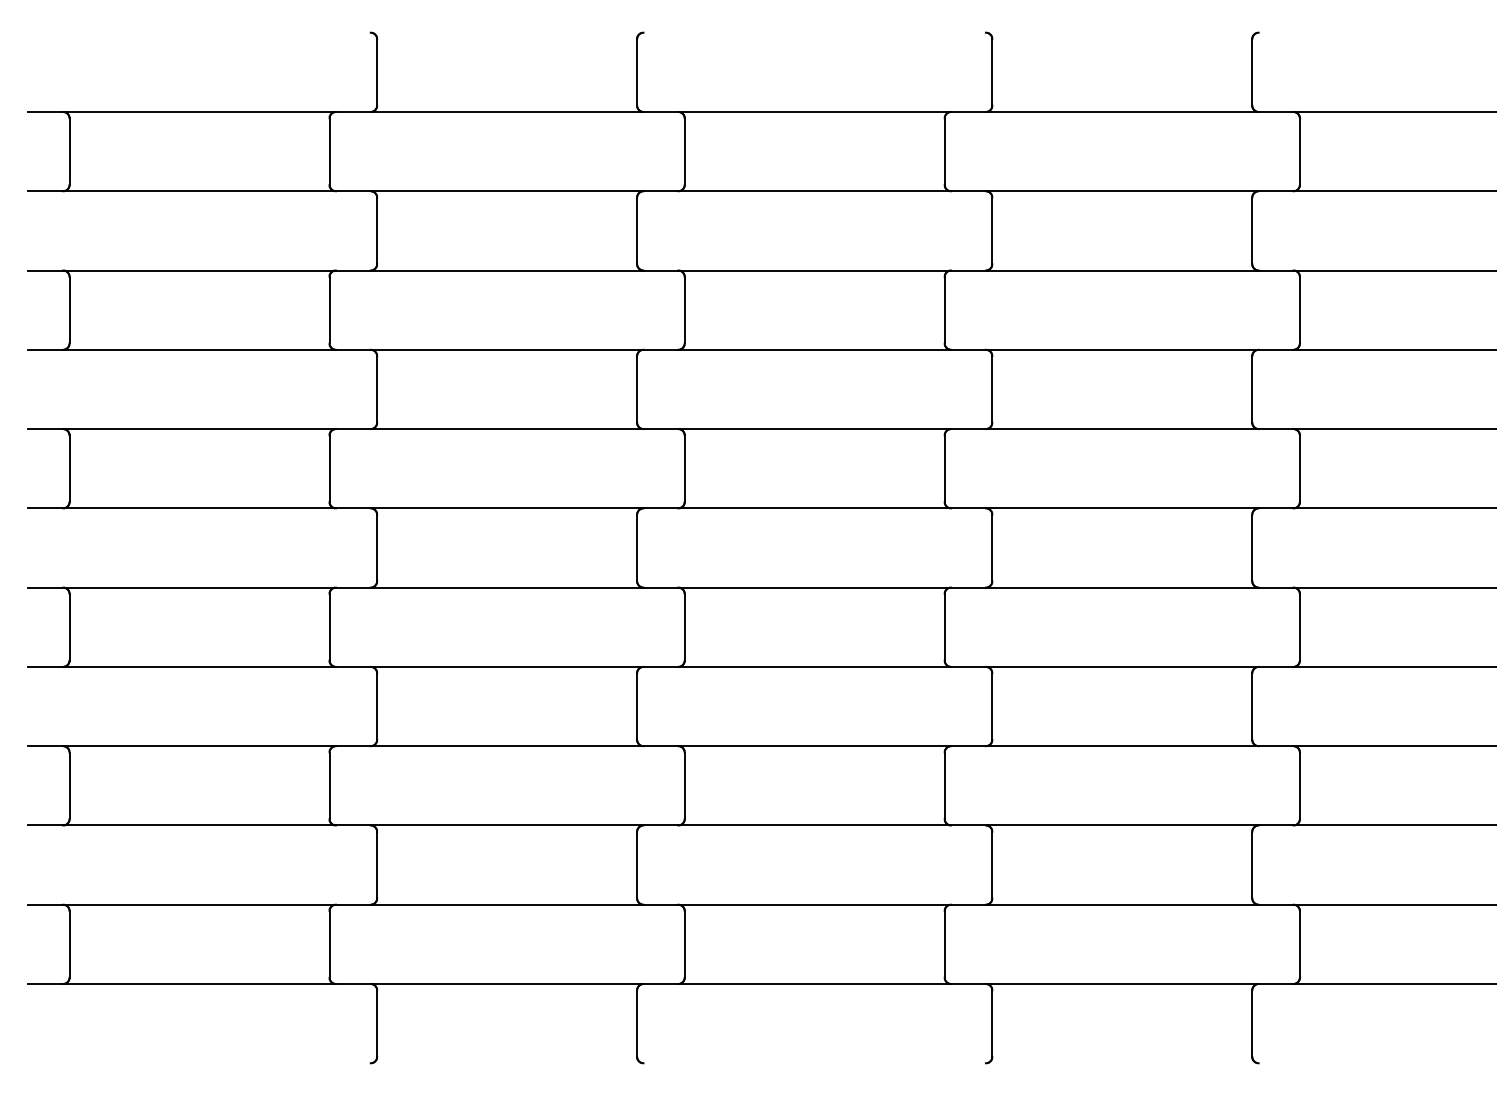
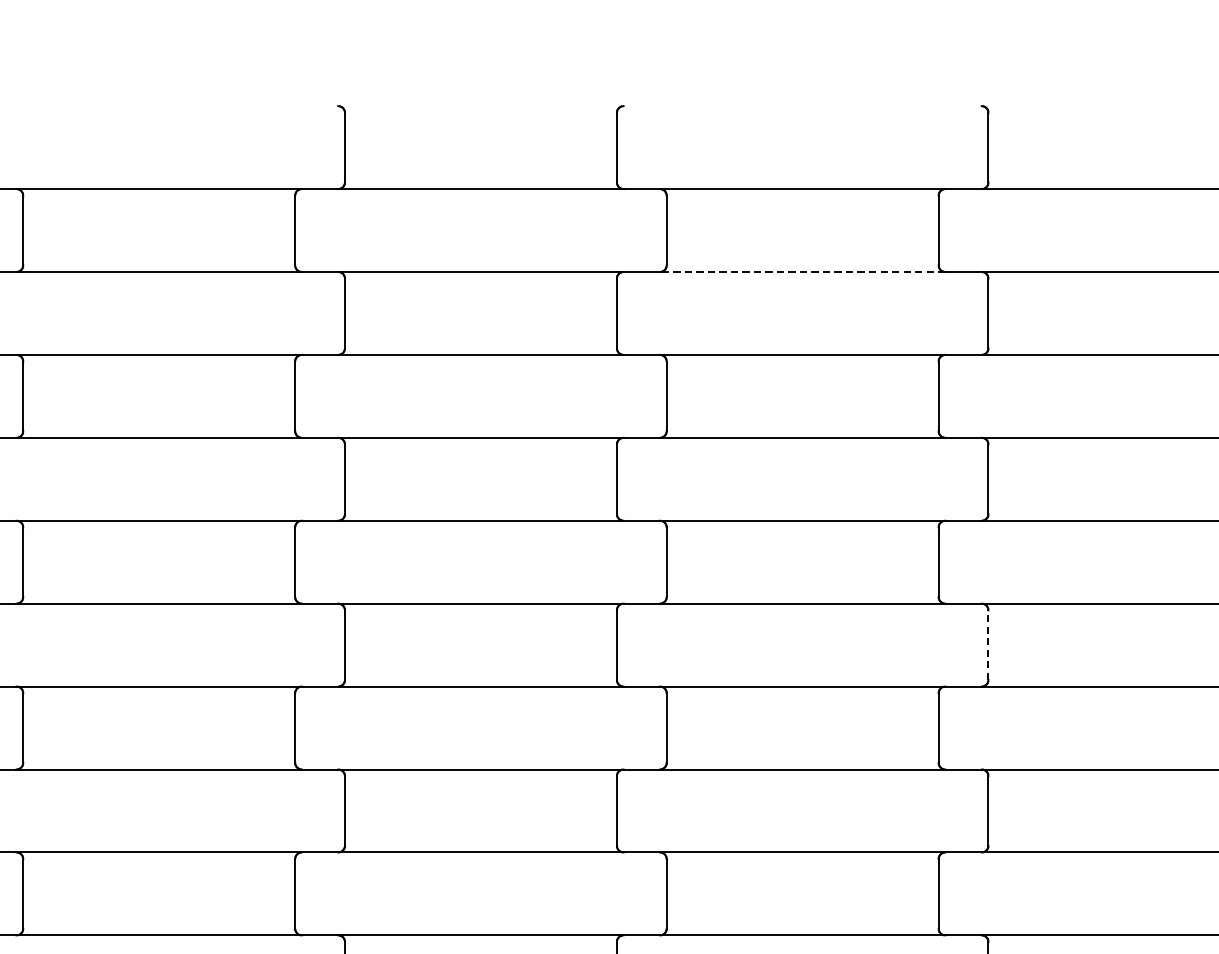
line: (814, 191) -> (802, 272), solid -> dashed
line: (992, 547) -> (988, 644), solid -> dashed

